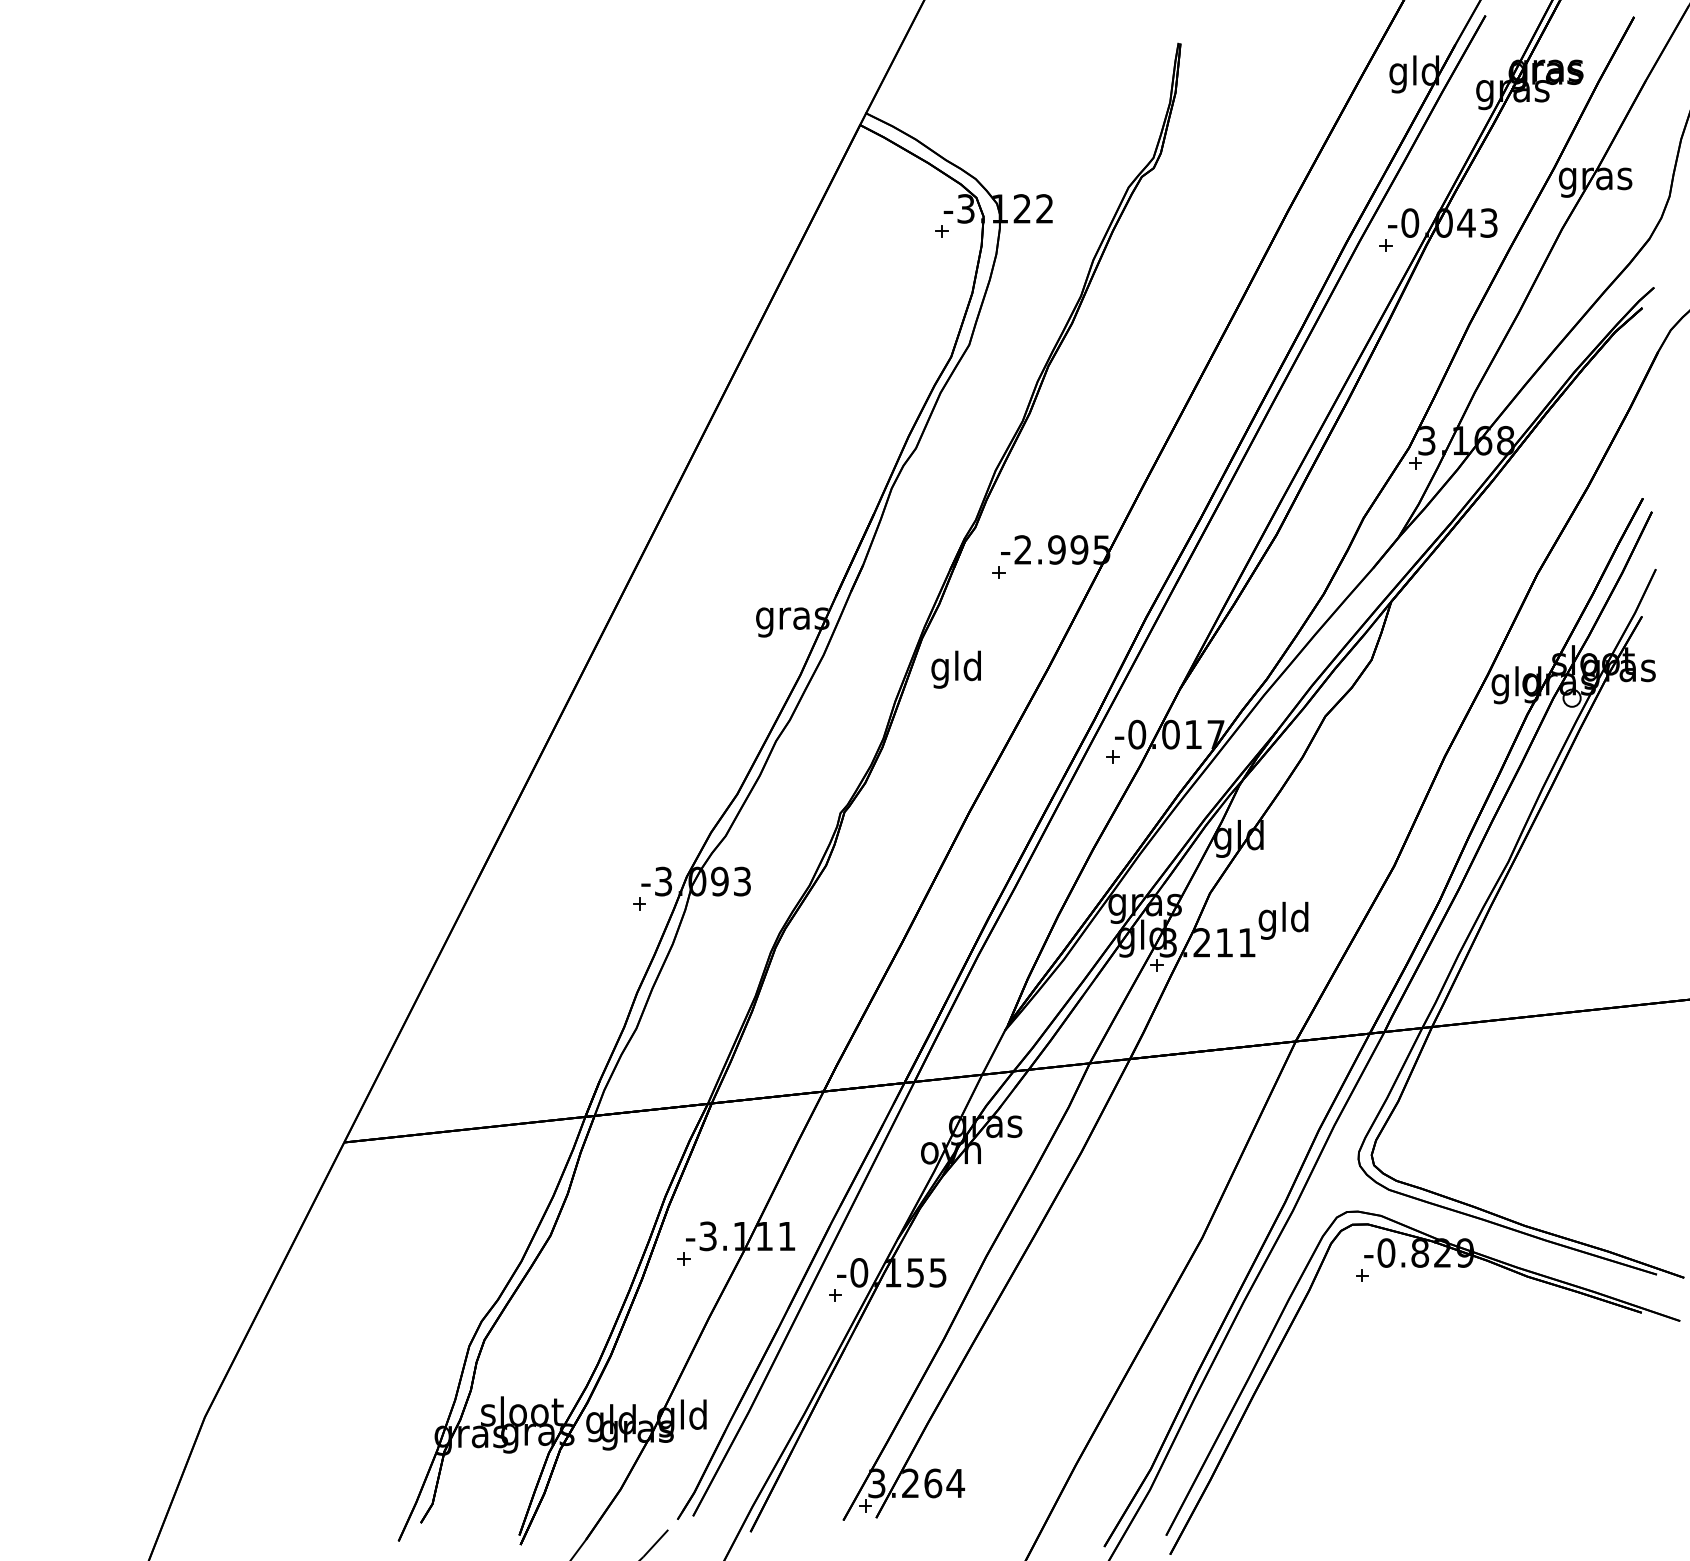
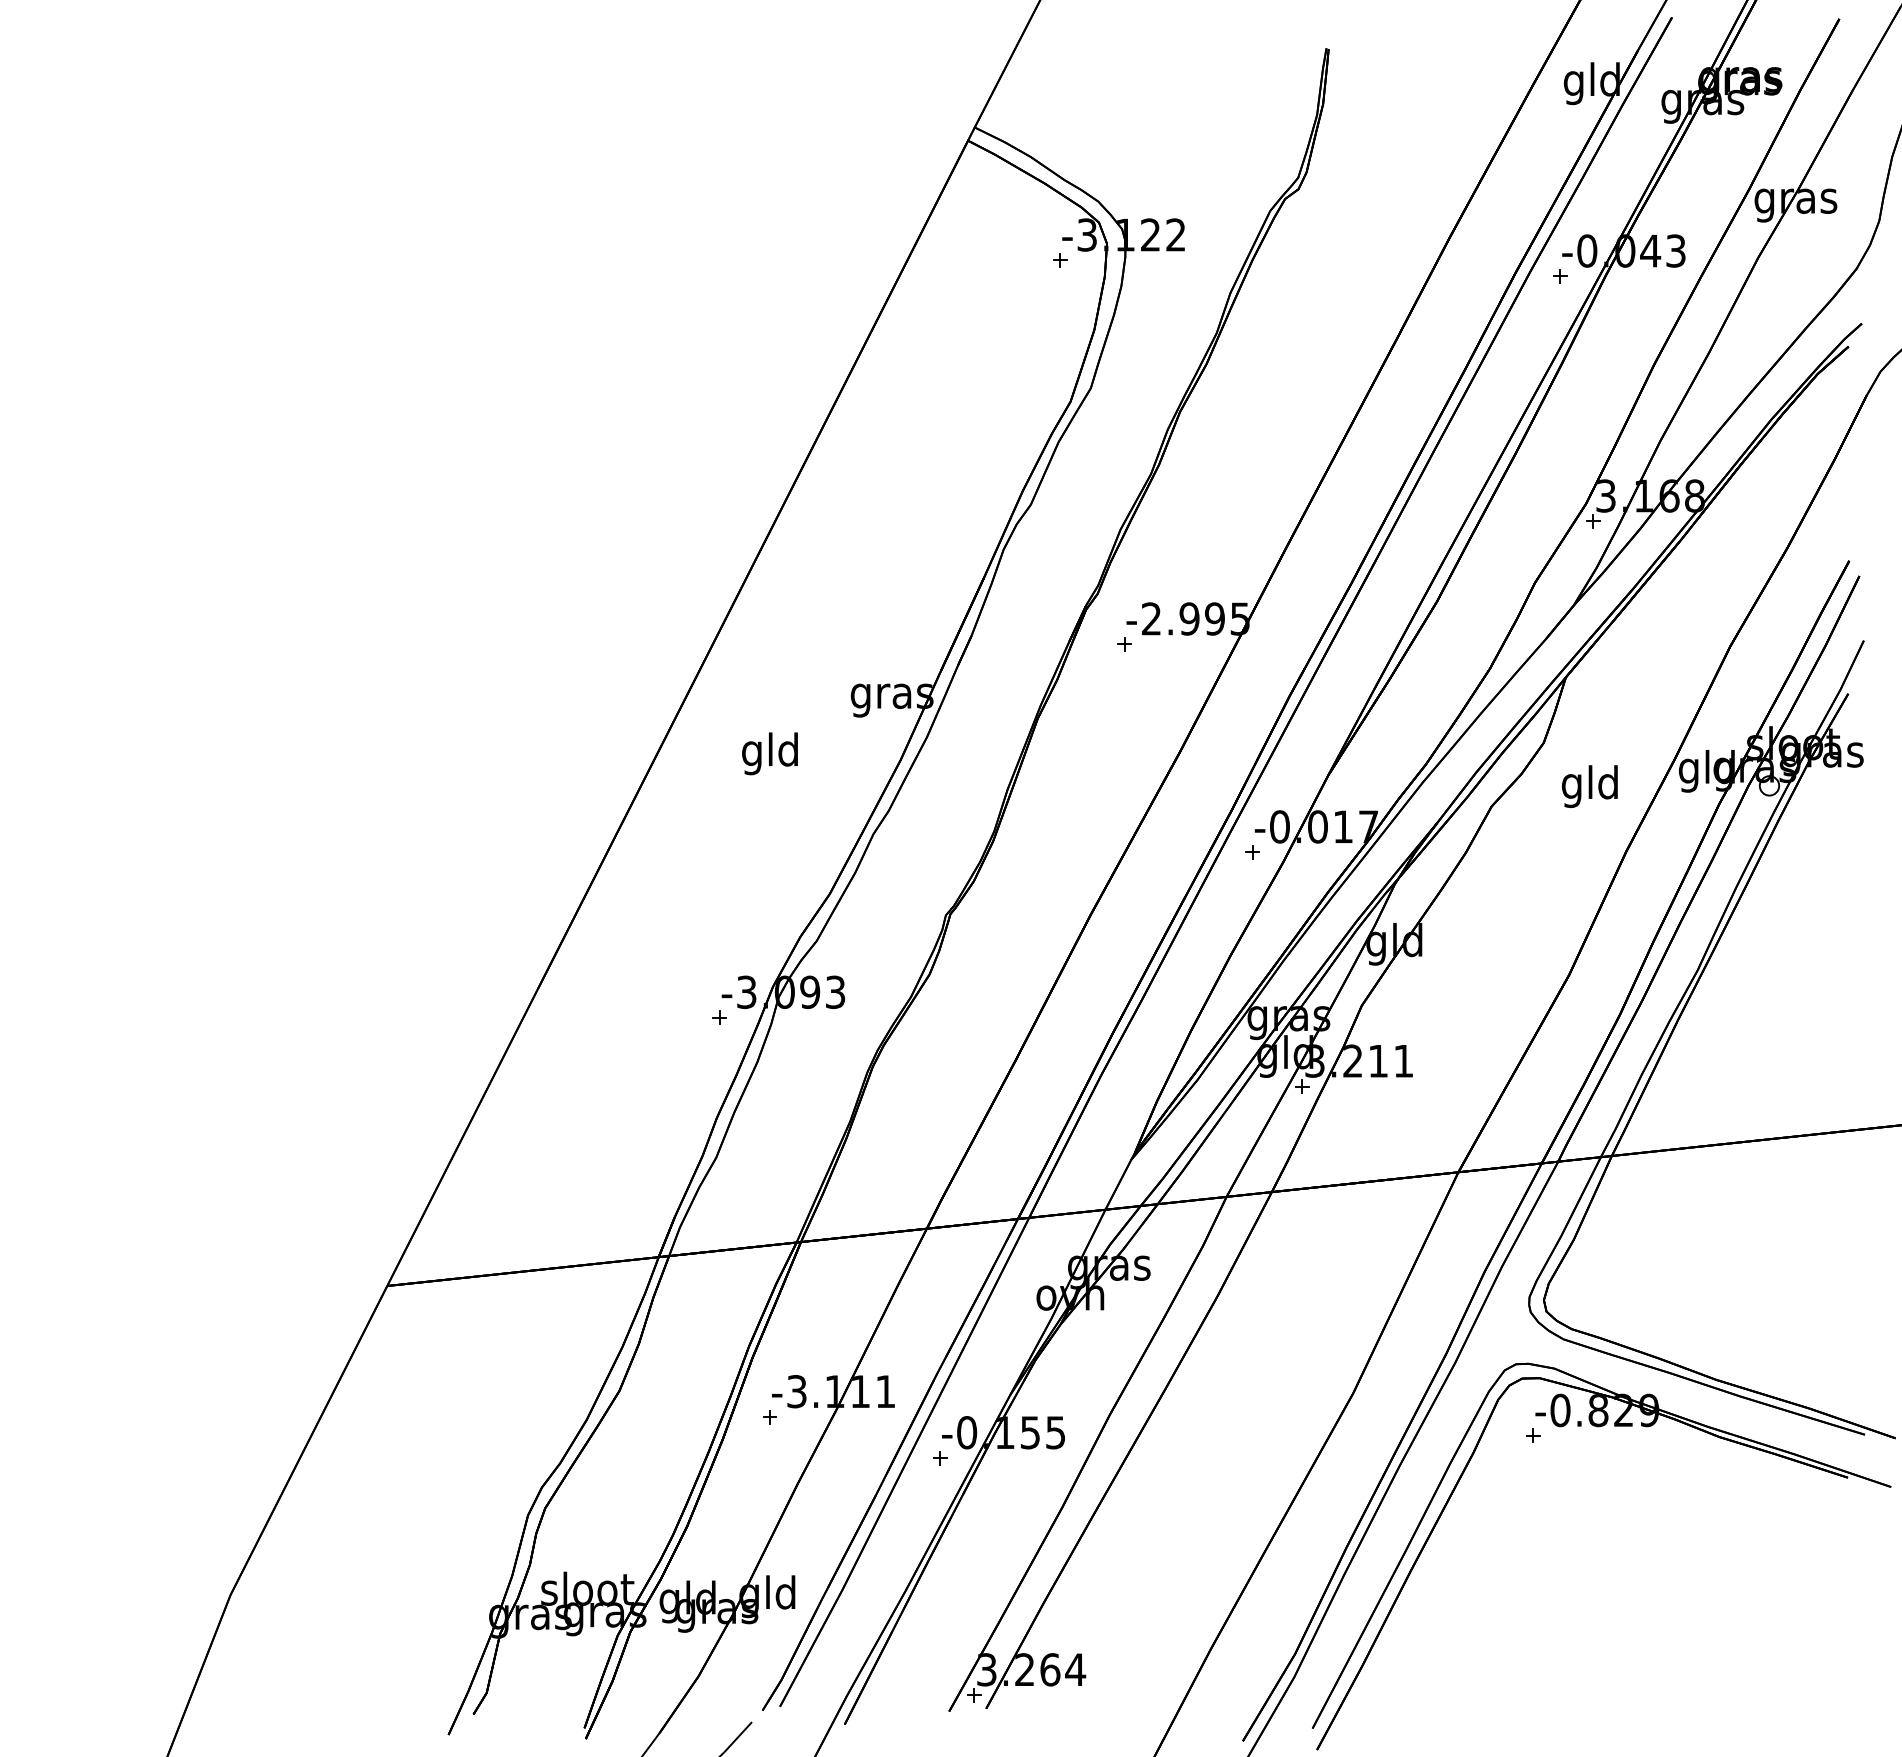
text: (955, 669) -> (769, 753), moved
text: (1283, 920) -> (1589, 786), moved

